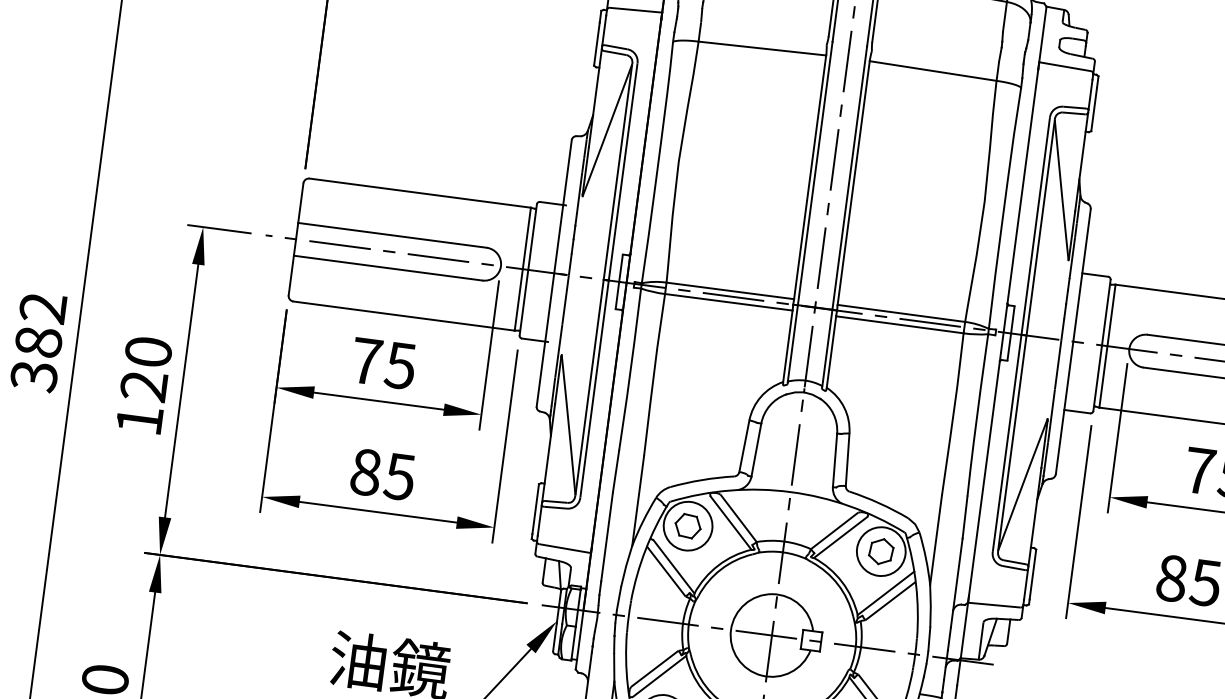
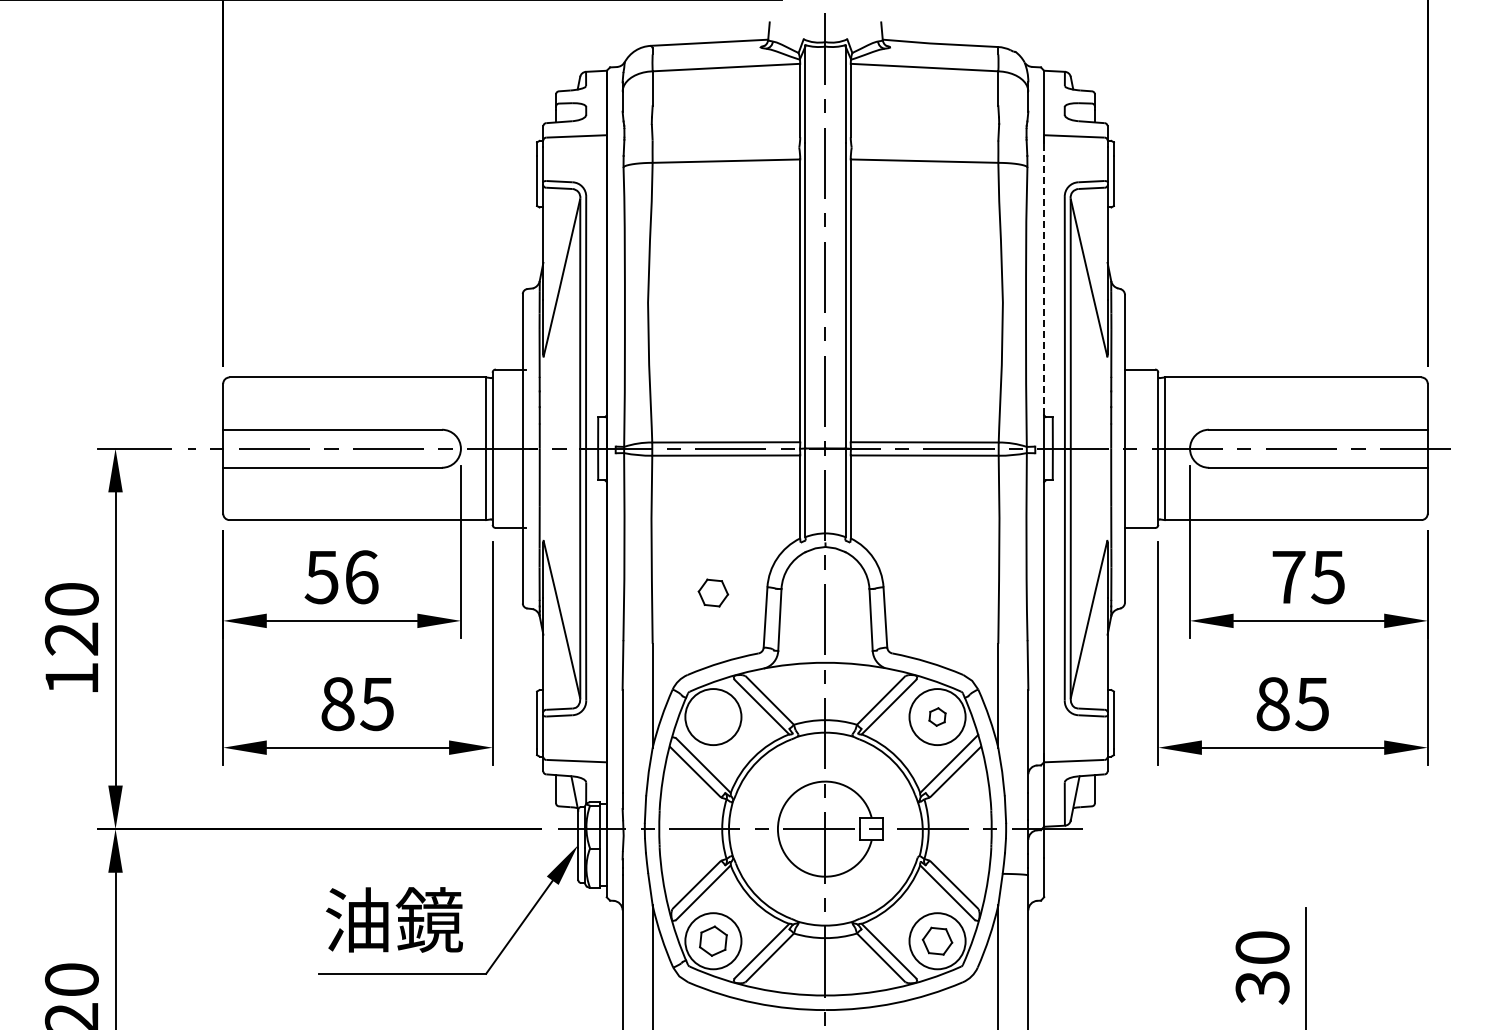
line: (1023, 185) -> (1044, 278), solid -> dashed
text: (383, 363) -> (341, 577), 75 -> 56
part: (688, 525) -> (713, 592), moved
part: (881, 551) -> (937, 716), size x0.6

